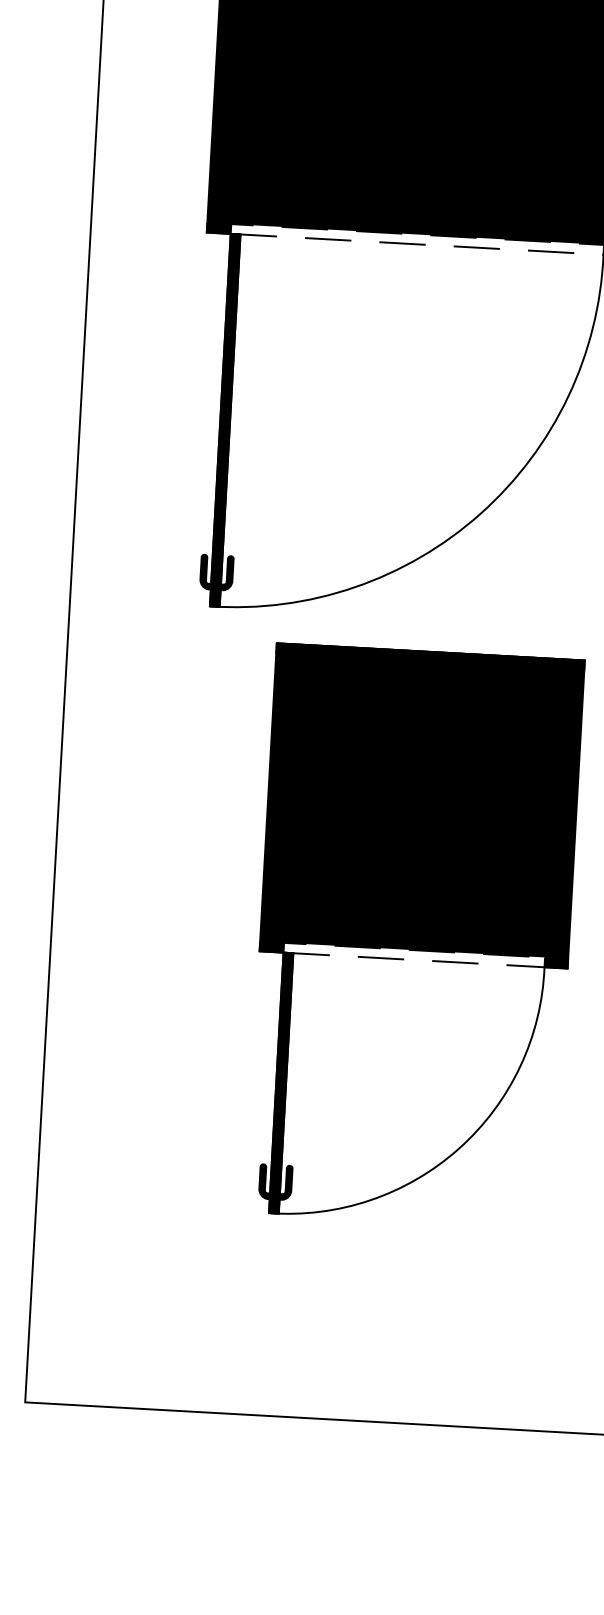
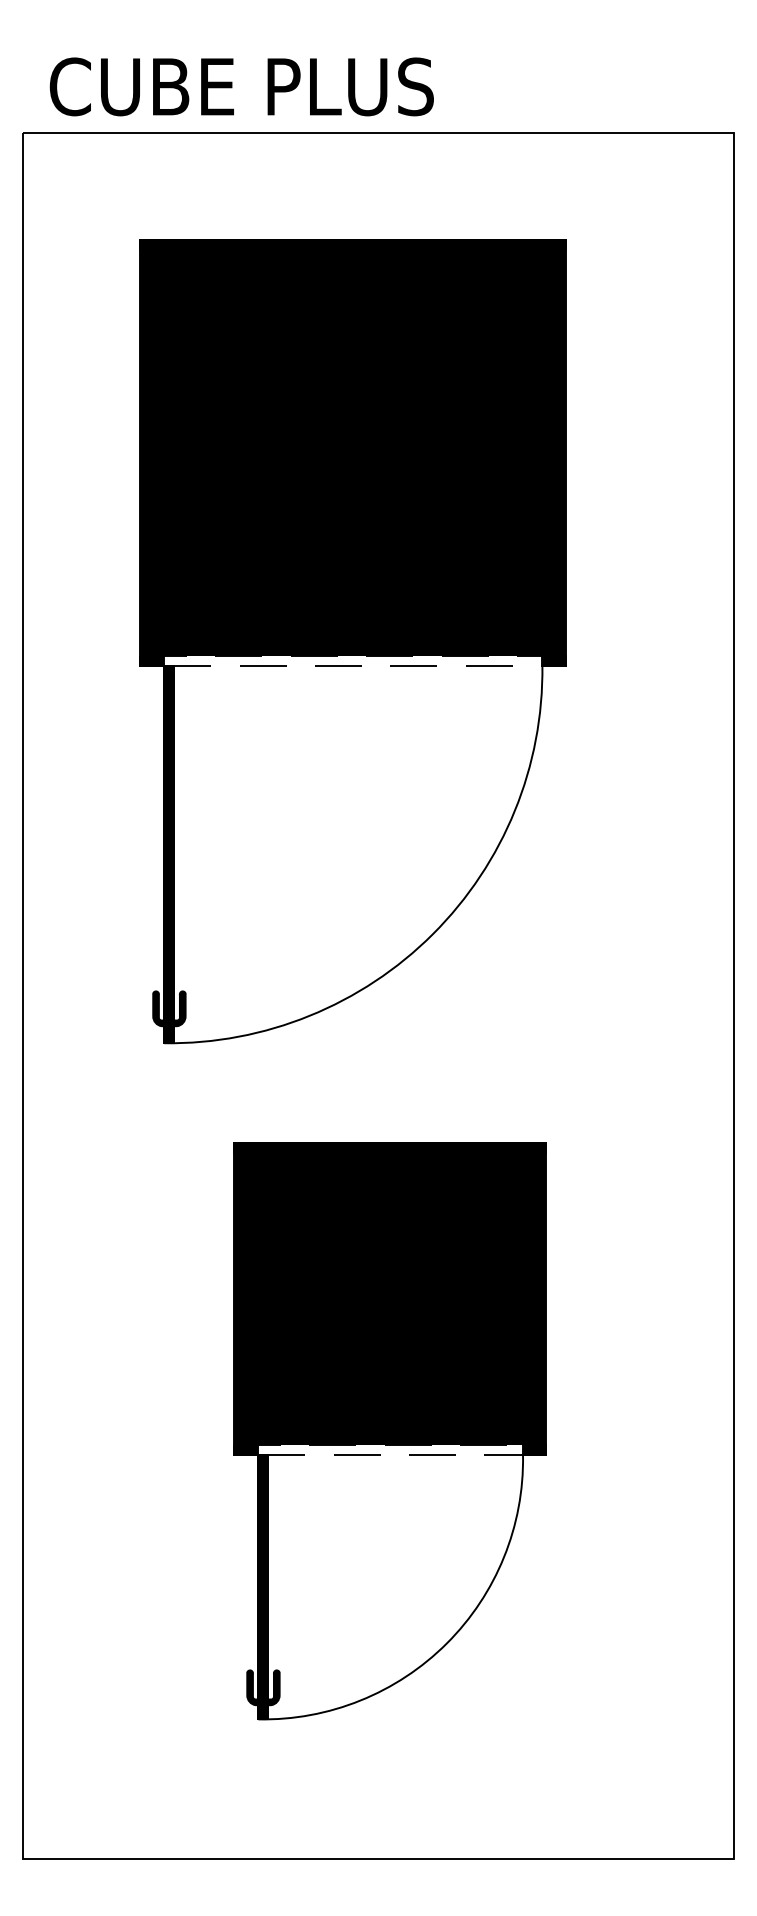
part: (414, 936) -> (389, 1431), moved

